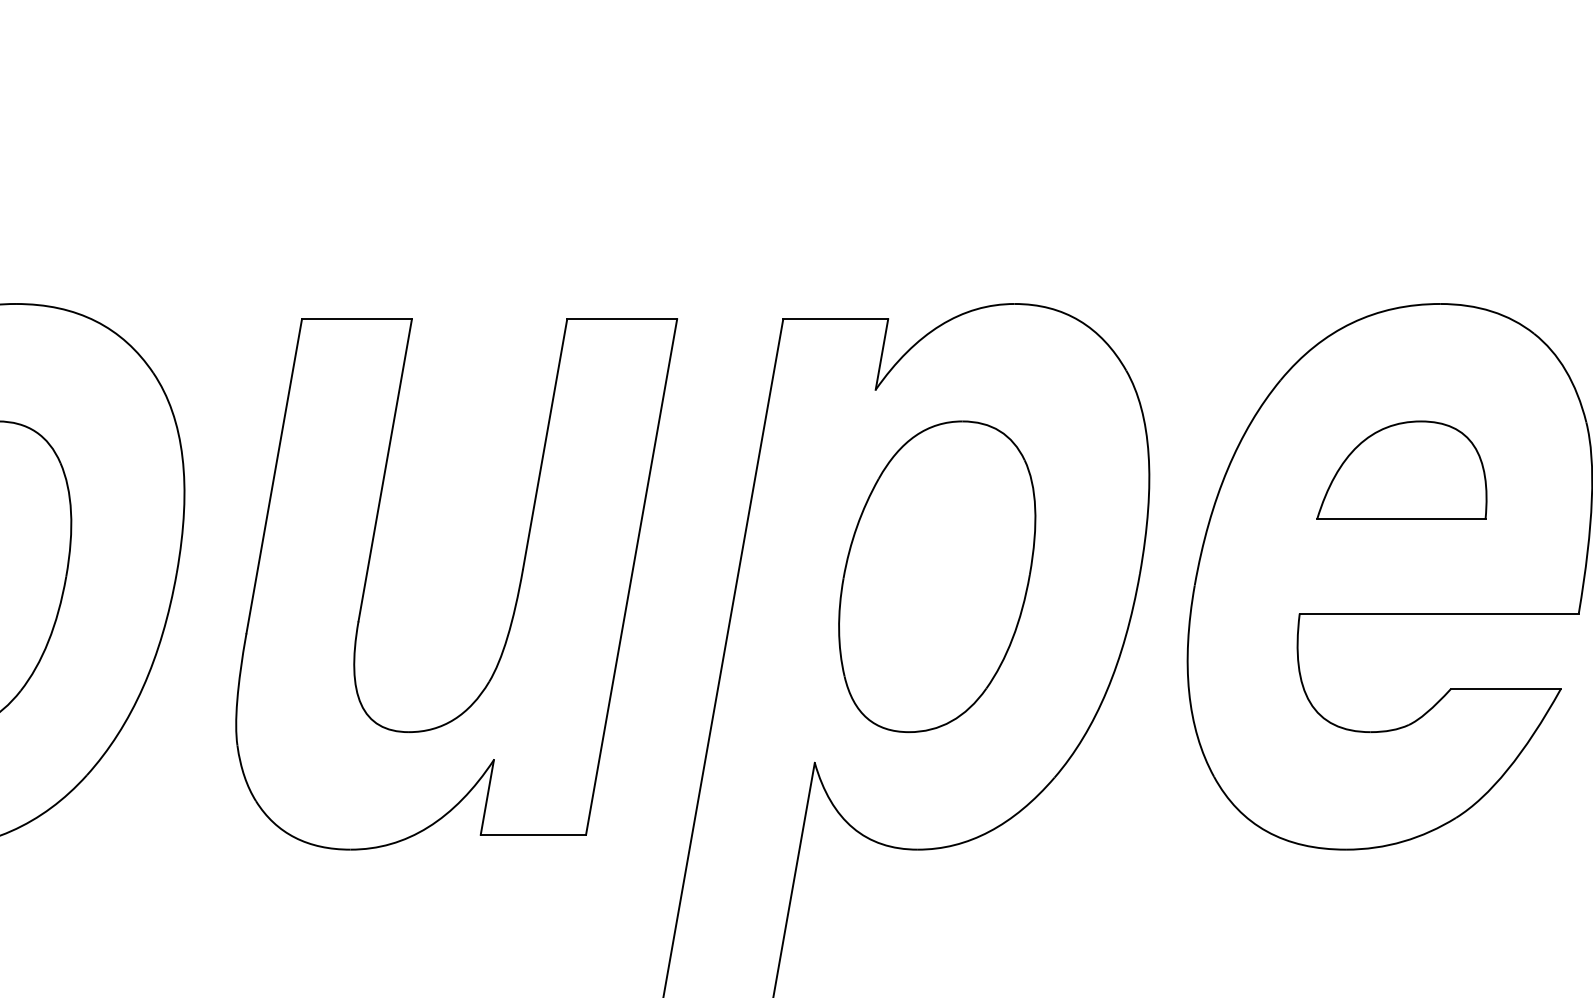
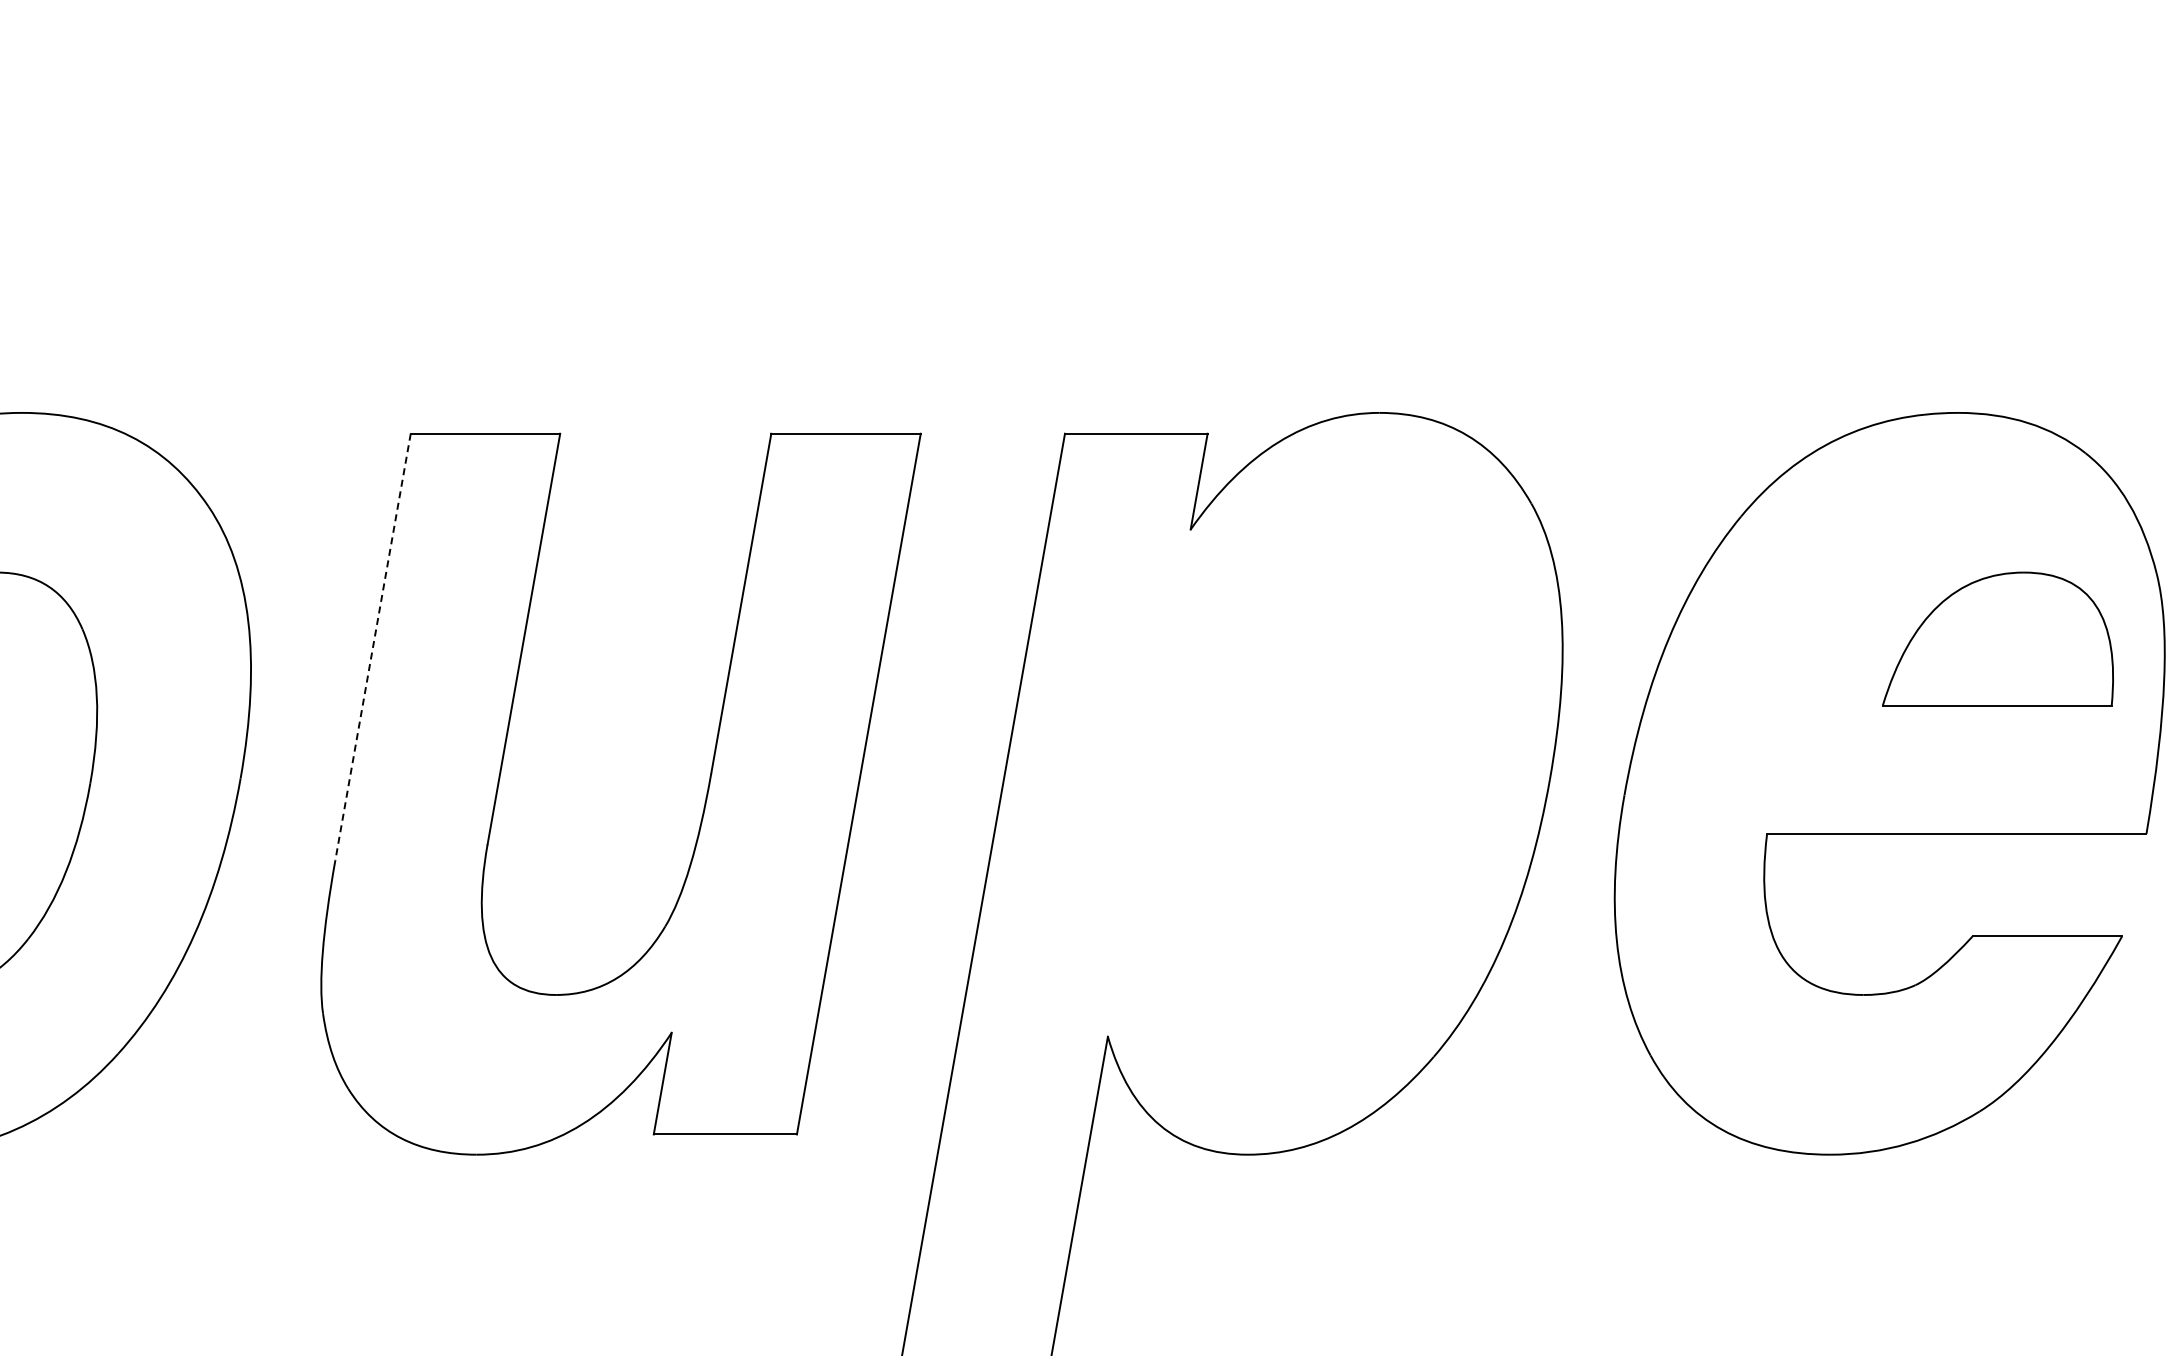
part: (1401, 469) -> (1997, 638), moved
line: (274, 476) -> (373, 647), solid -> dashed
part: (937, 576) -> (1274, 783), removed

